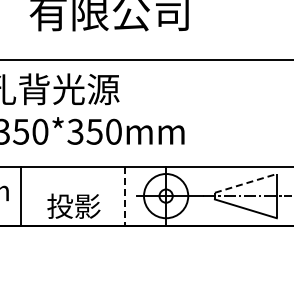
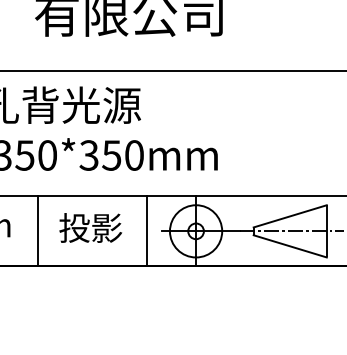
line: (246, 183) -> (290, 216), dashed -> solid
line: (21, 195) -> (38, 230), moved
line: (124, 196) -> (146, 231), dashed -> solid
text: (73, 205) -> (90, 227), moved

